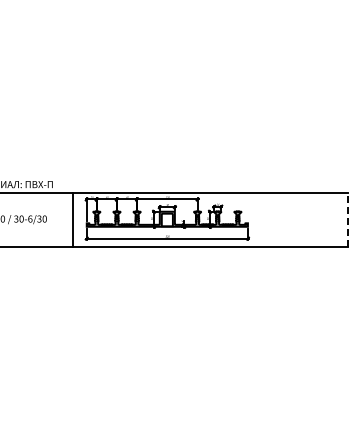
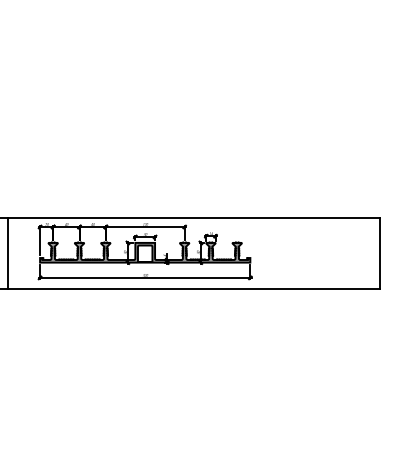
line: (73, 219) -> (8, 253), moved
line: (347, 219) -> (380, 253), dashed -> solid

